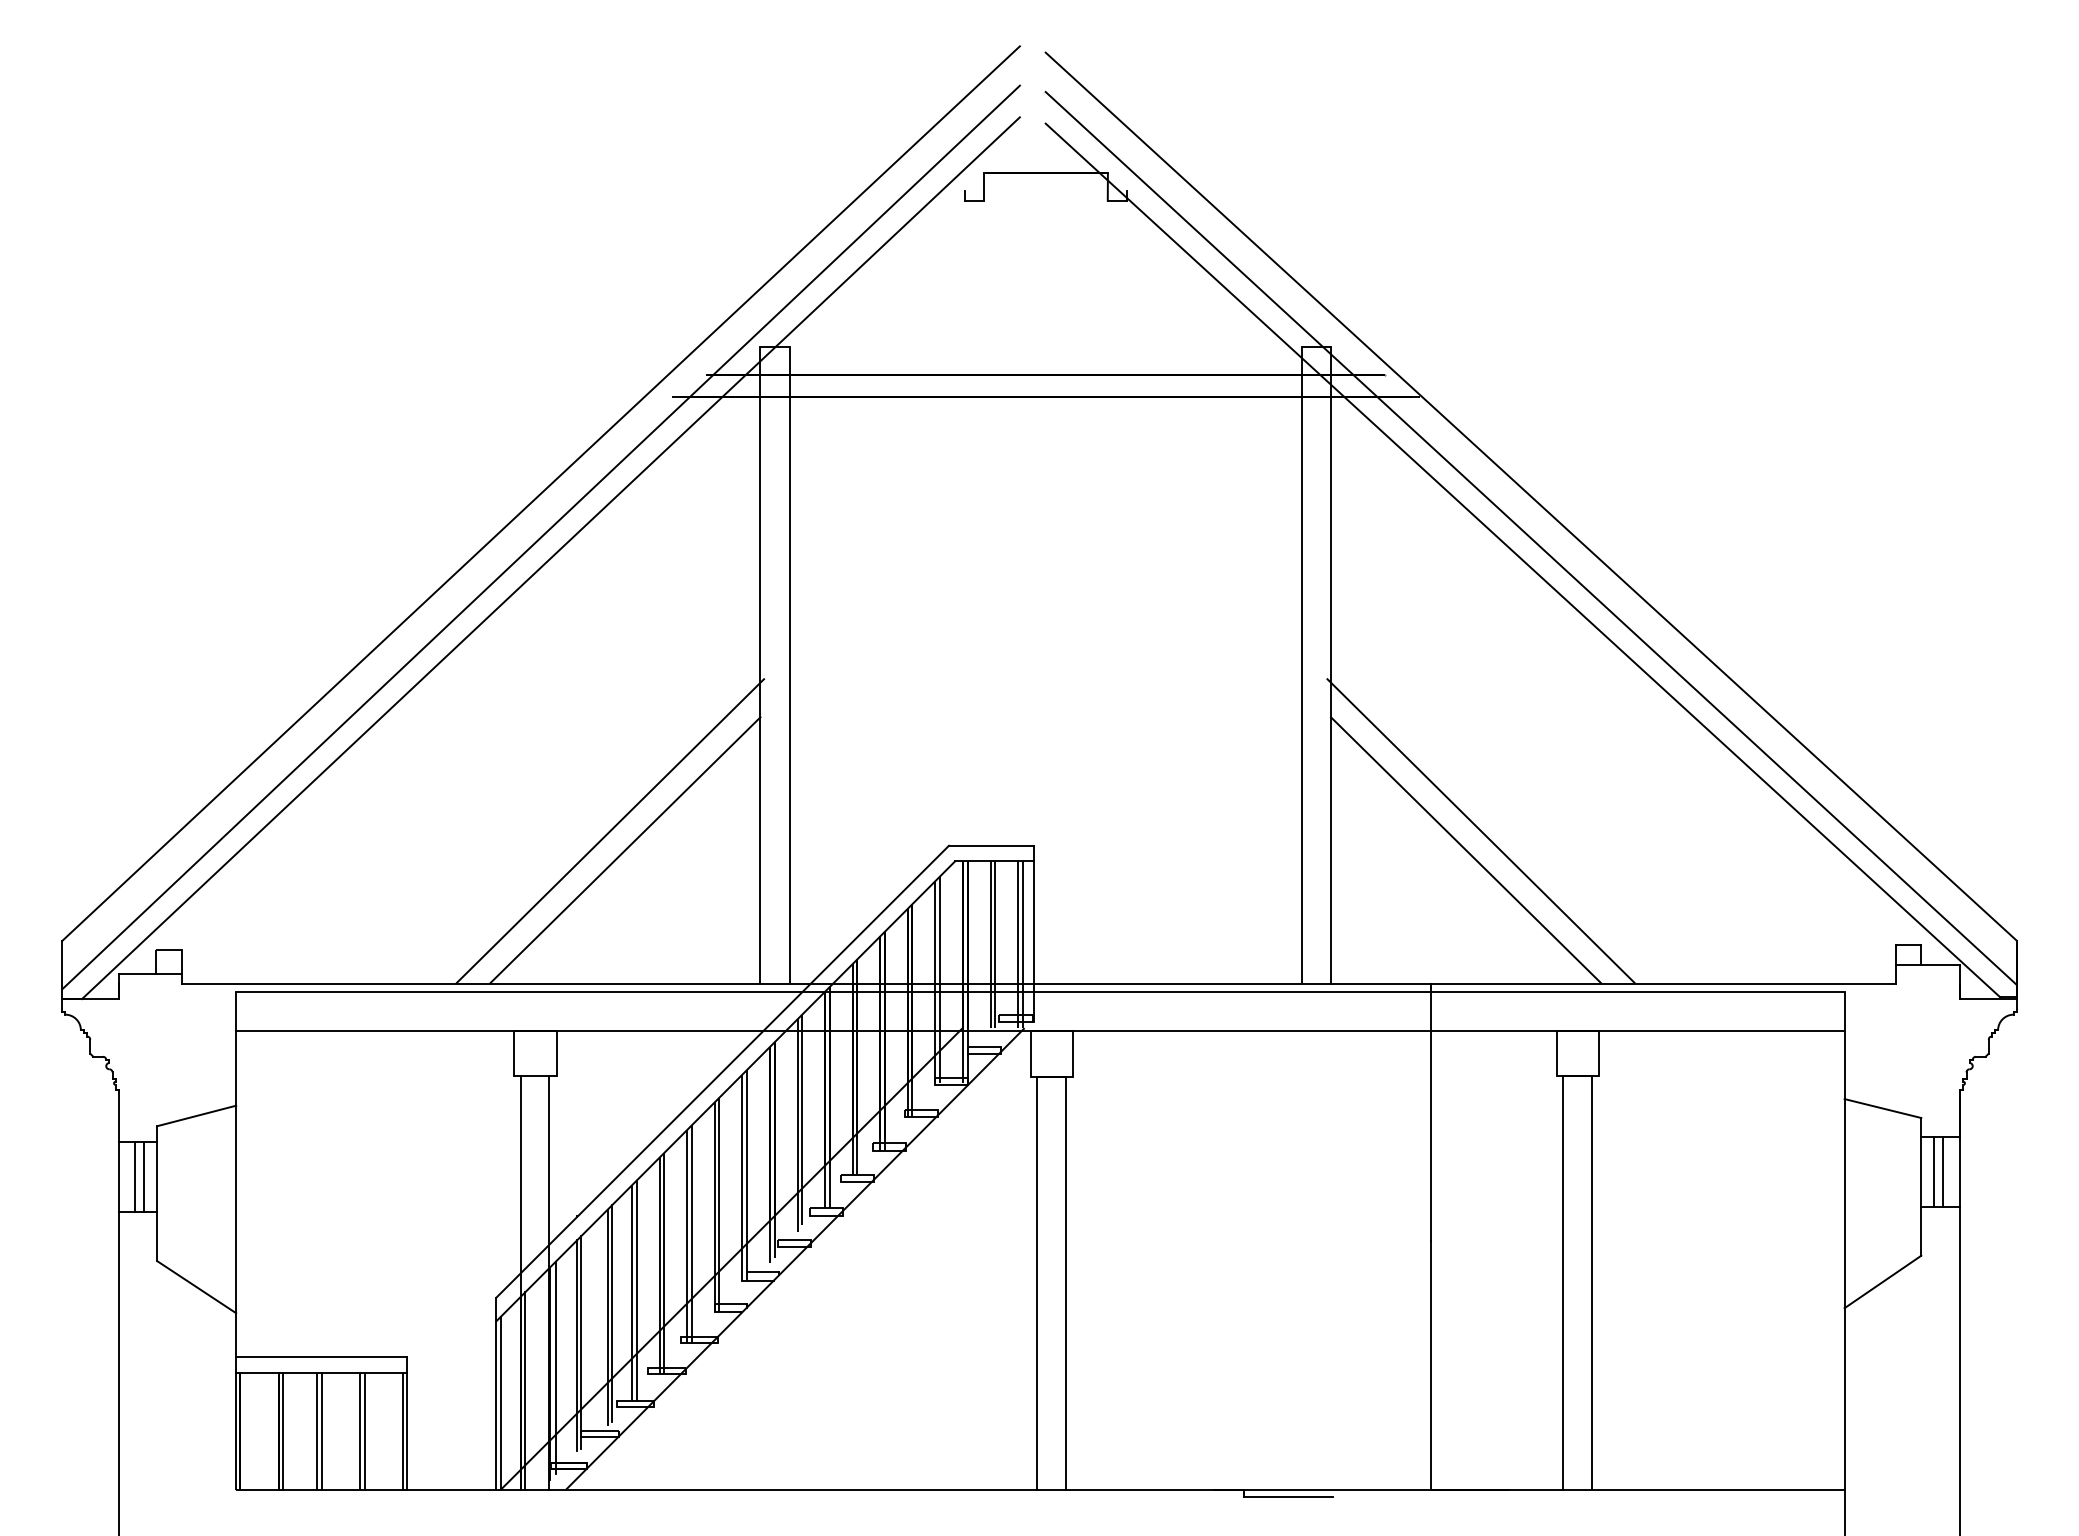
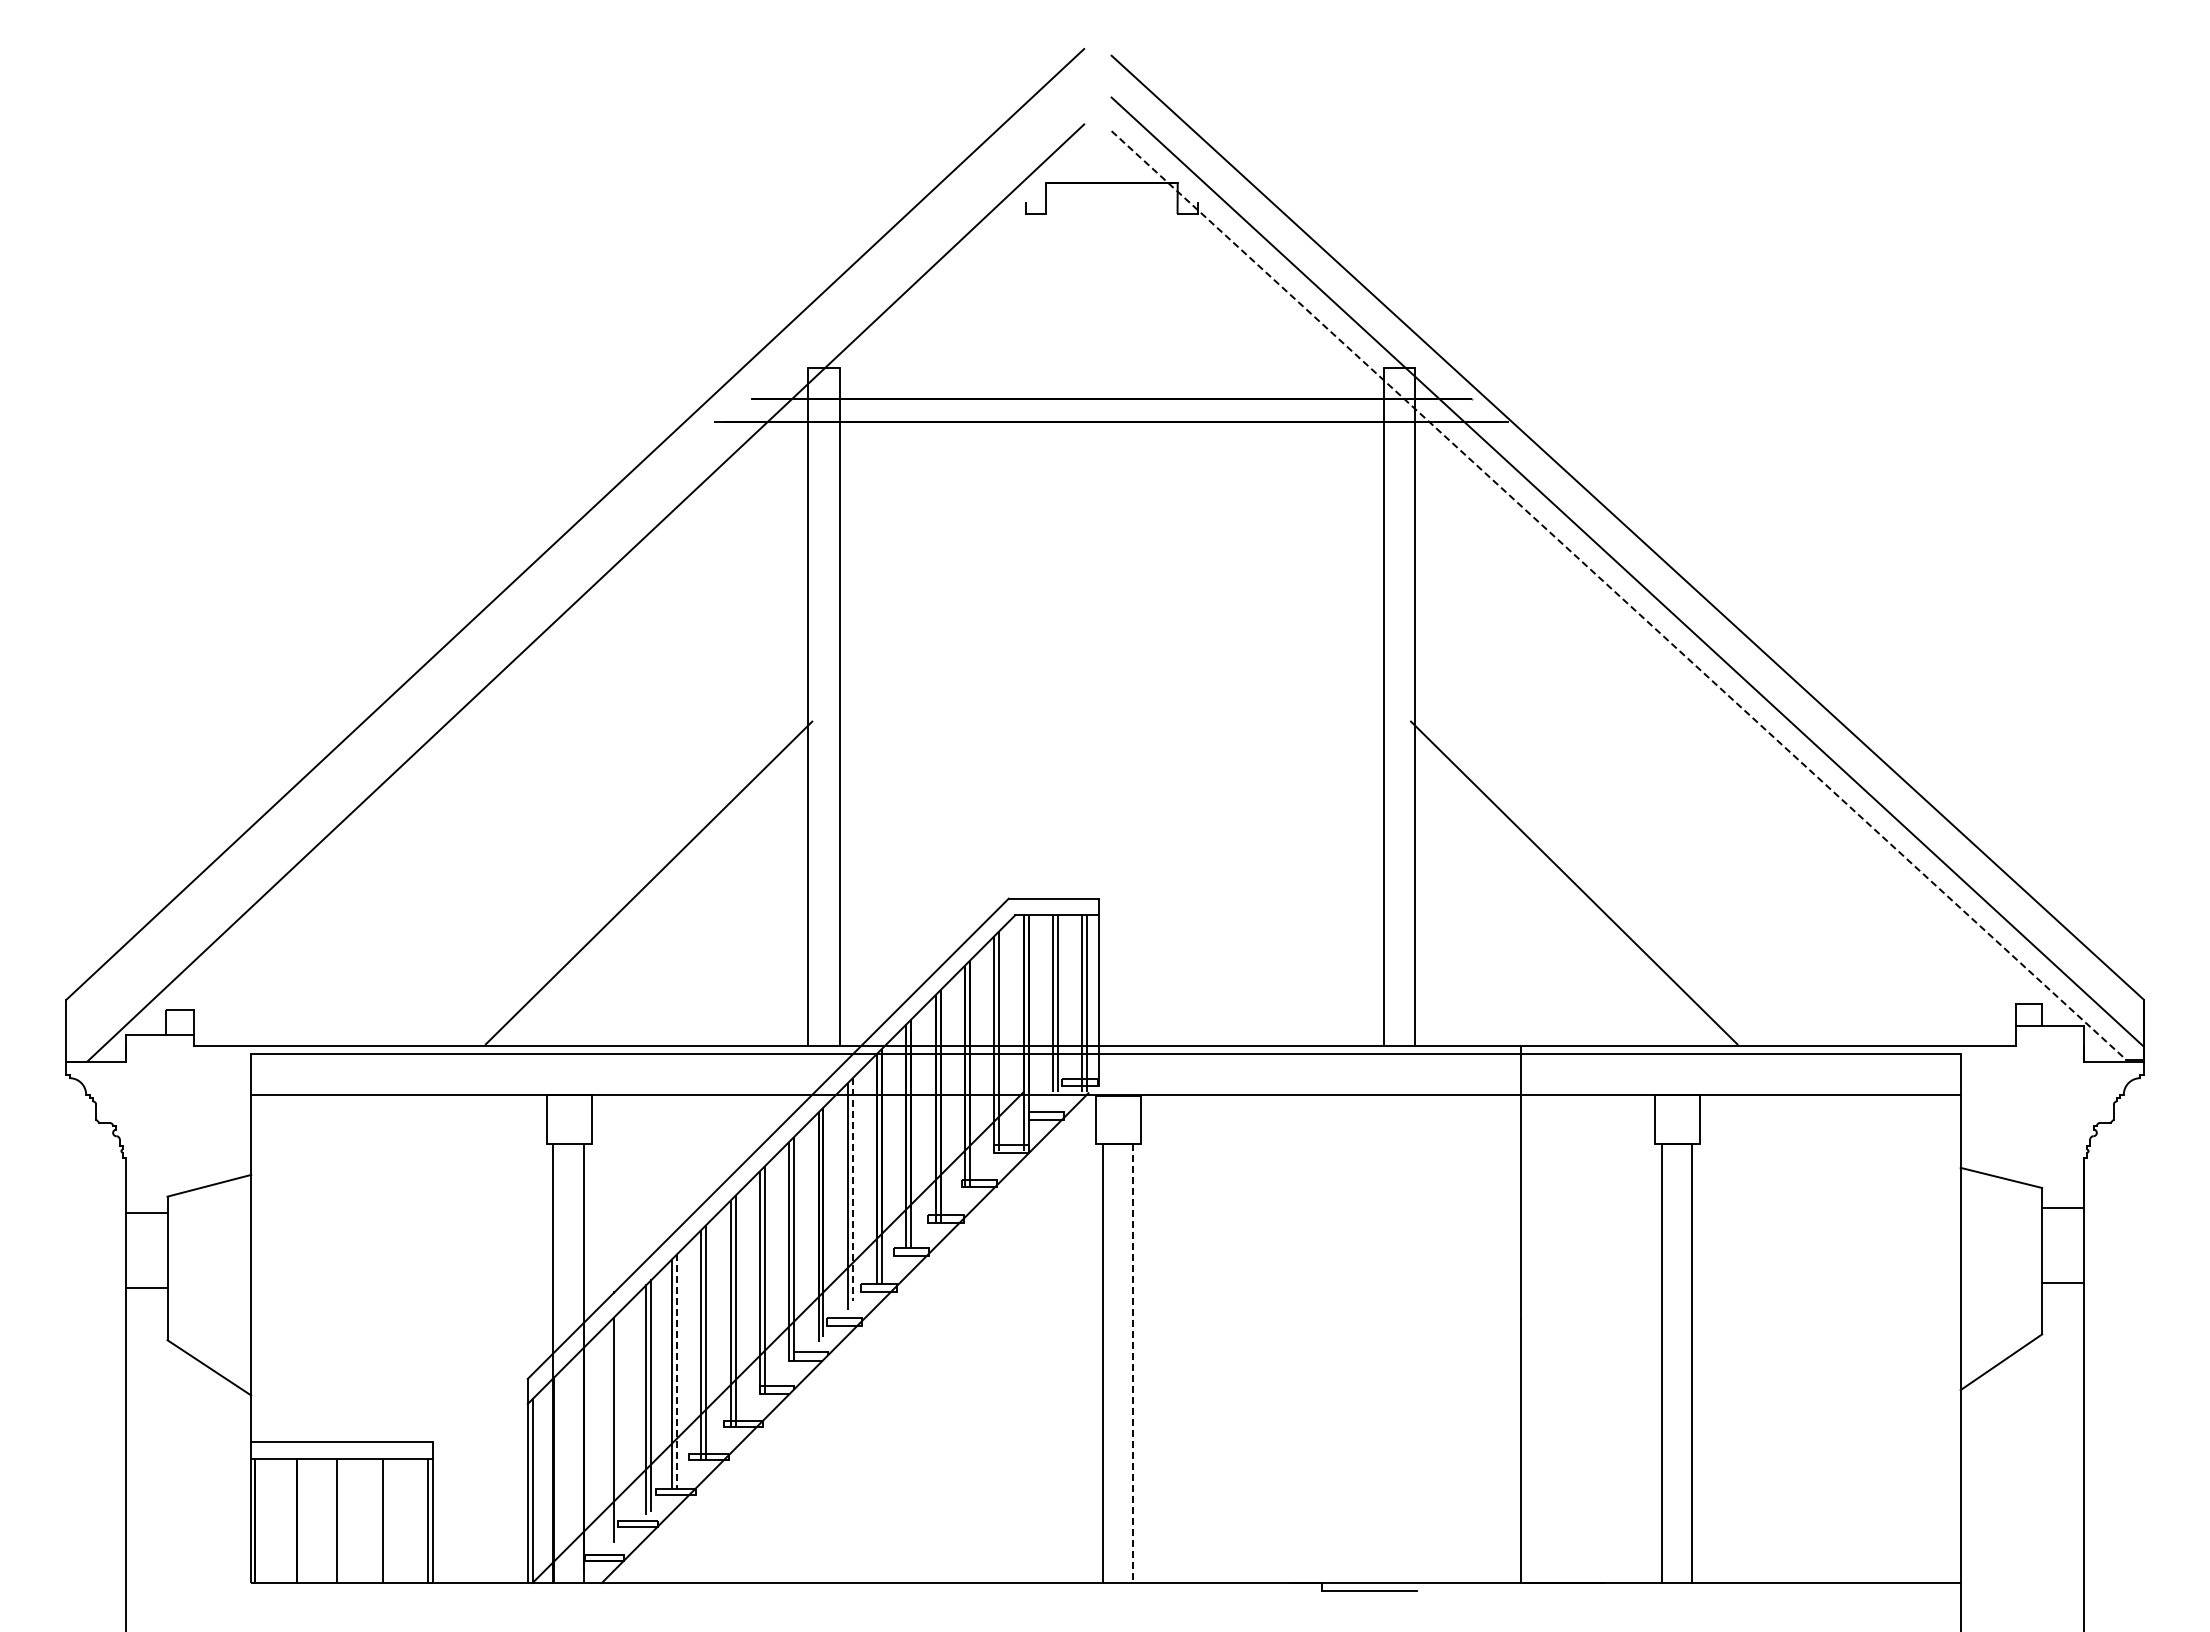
line: (541, 537) -> (575, 570), removed
line: (1522, 560) -> (1618, 595), solid -> dashed
line: (625, 850) -> (664, 903), removed
line: (1465, 850) -> (1557, 903), removed
line: (801, 1119) -> (852, 1189), solid -> dashed
line: (1933, 1172) -> (2055, 1245), removed
line: (1943, 1172) -> (2065, 1245), removed
line: (134, 1176) -> (143, 1250), removed
line: (143, 1176) -> (152, 1250), removed
line: (1065, 1284) -> (1132, 1364), solid -> dashed
line: (637, 1291) -> (677, 1372), solid -> dashed
line: (581, 1342) -> (618, 1426), removed
line: (555, 1367) -> (590, 1453), removed
line: (525, 1390) -> (558, 1477), removed
line: (283, 1430) -> (301, 1520), removed
line: (322, 1430) -> (342, 1520), removed
line: (364, 1430) -> (387, 1520), removed

